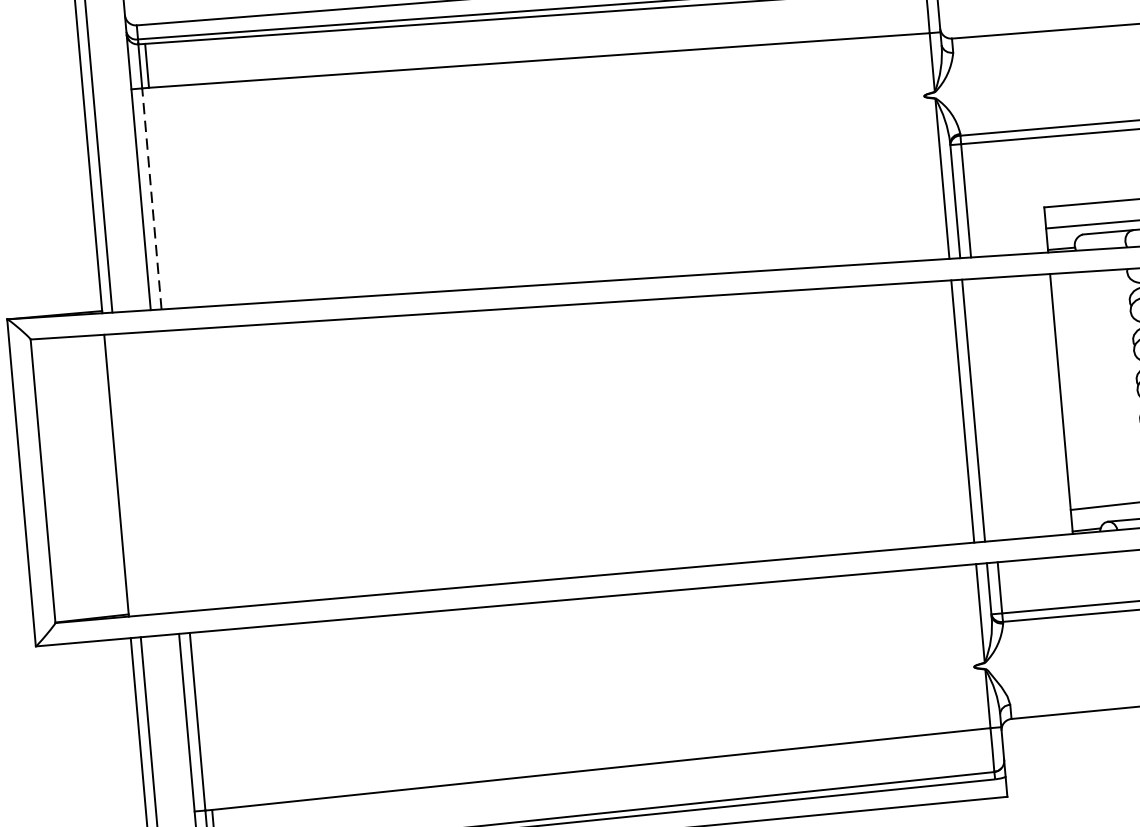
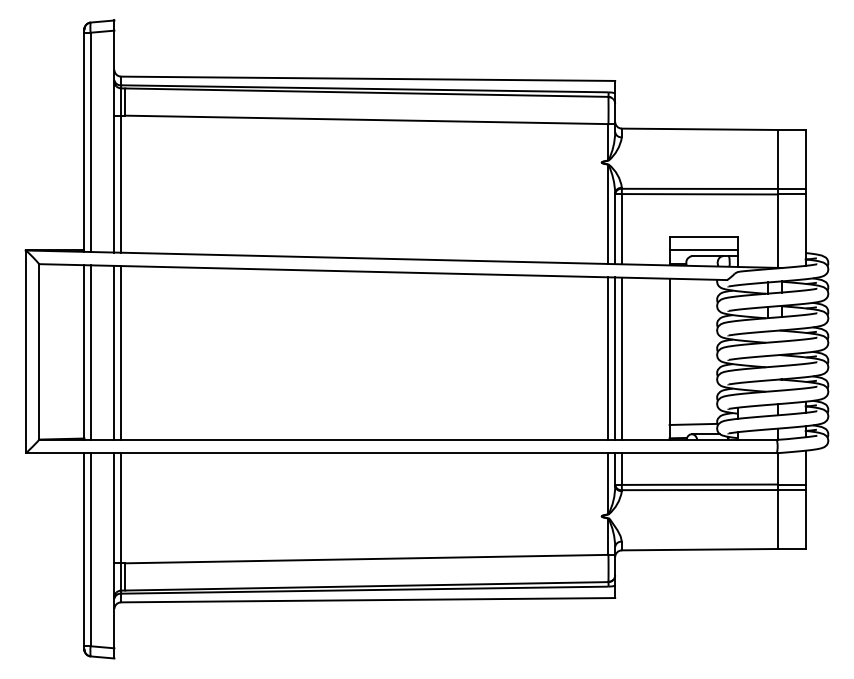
line: (152, 199) -> (121, 184), dashed -> solid
line: (983, 409) -> (621, 358), added
line: (176, 470) -> (121, 352), added
line: (165, 471) -> (114, 352), added
line: (126, 474) -> (90, 352), added

